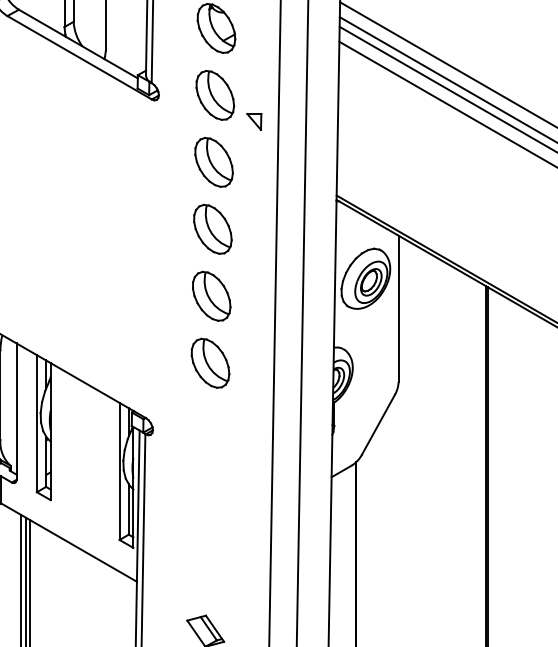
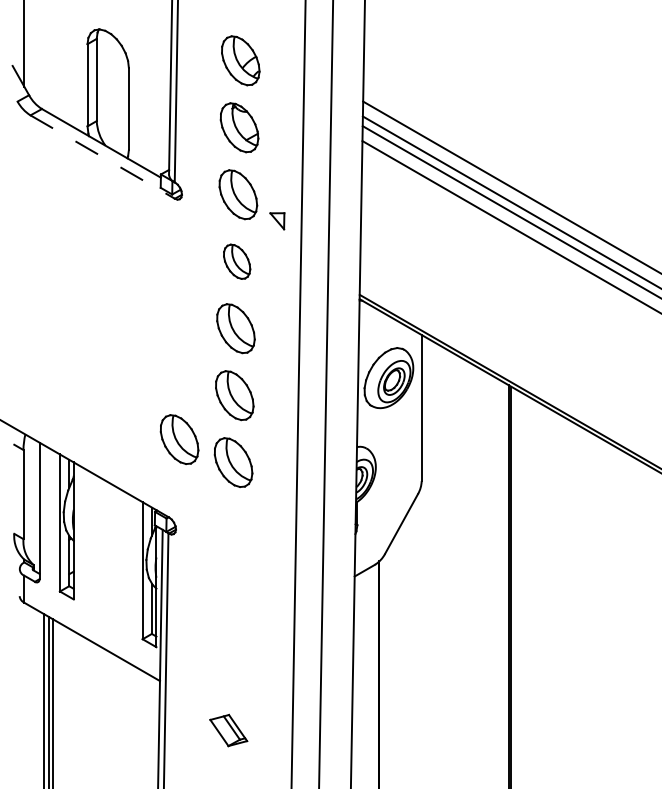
line: (80, 58) -> (103, 157), solid -> dashed
part: (213, 162) -> (236, 261), size x0.7
part: (156, 340) -> (179, 439), added

